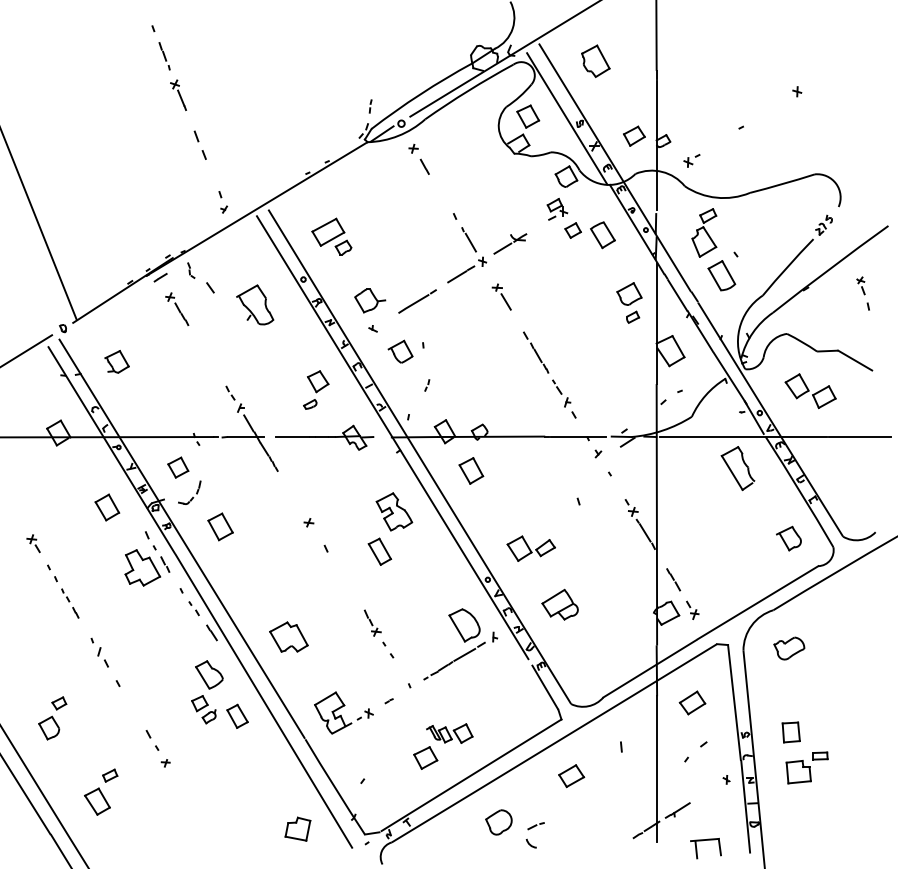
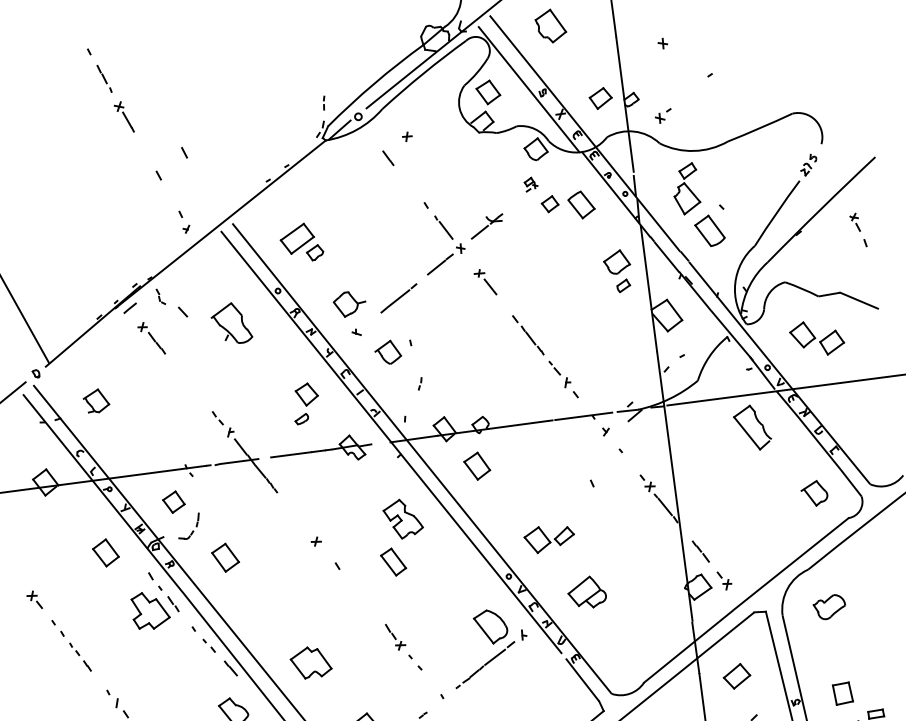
part: (797, 91) -> (663, 43), moved
line: (196, 136) -> (184, 152), moved
part: (413, 148) -> (407, 136), moved
part: (557, 209) -> (531, 184), size x0.6

